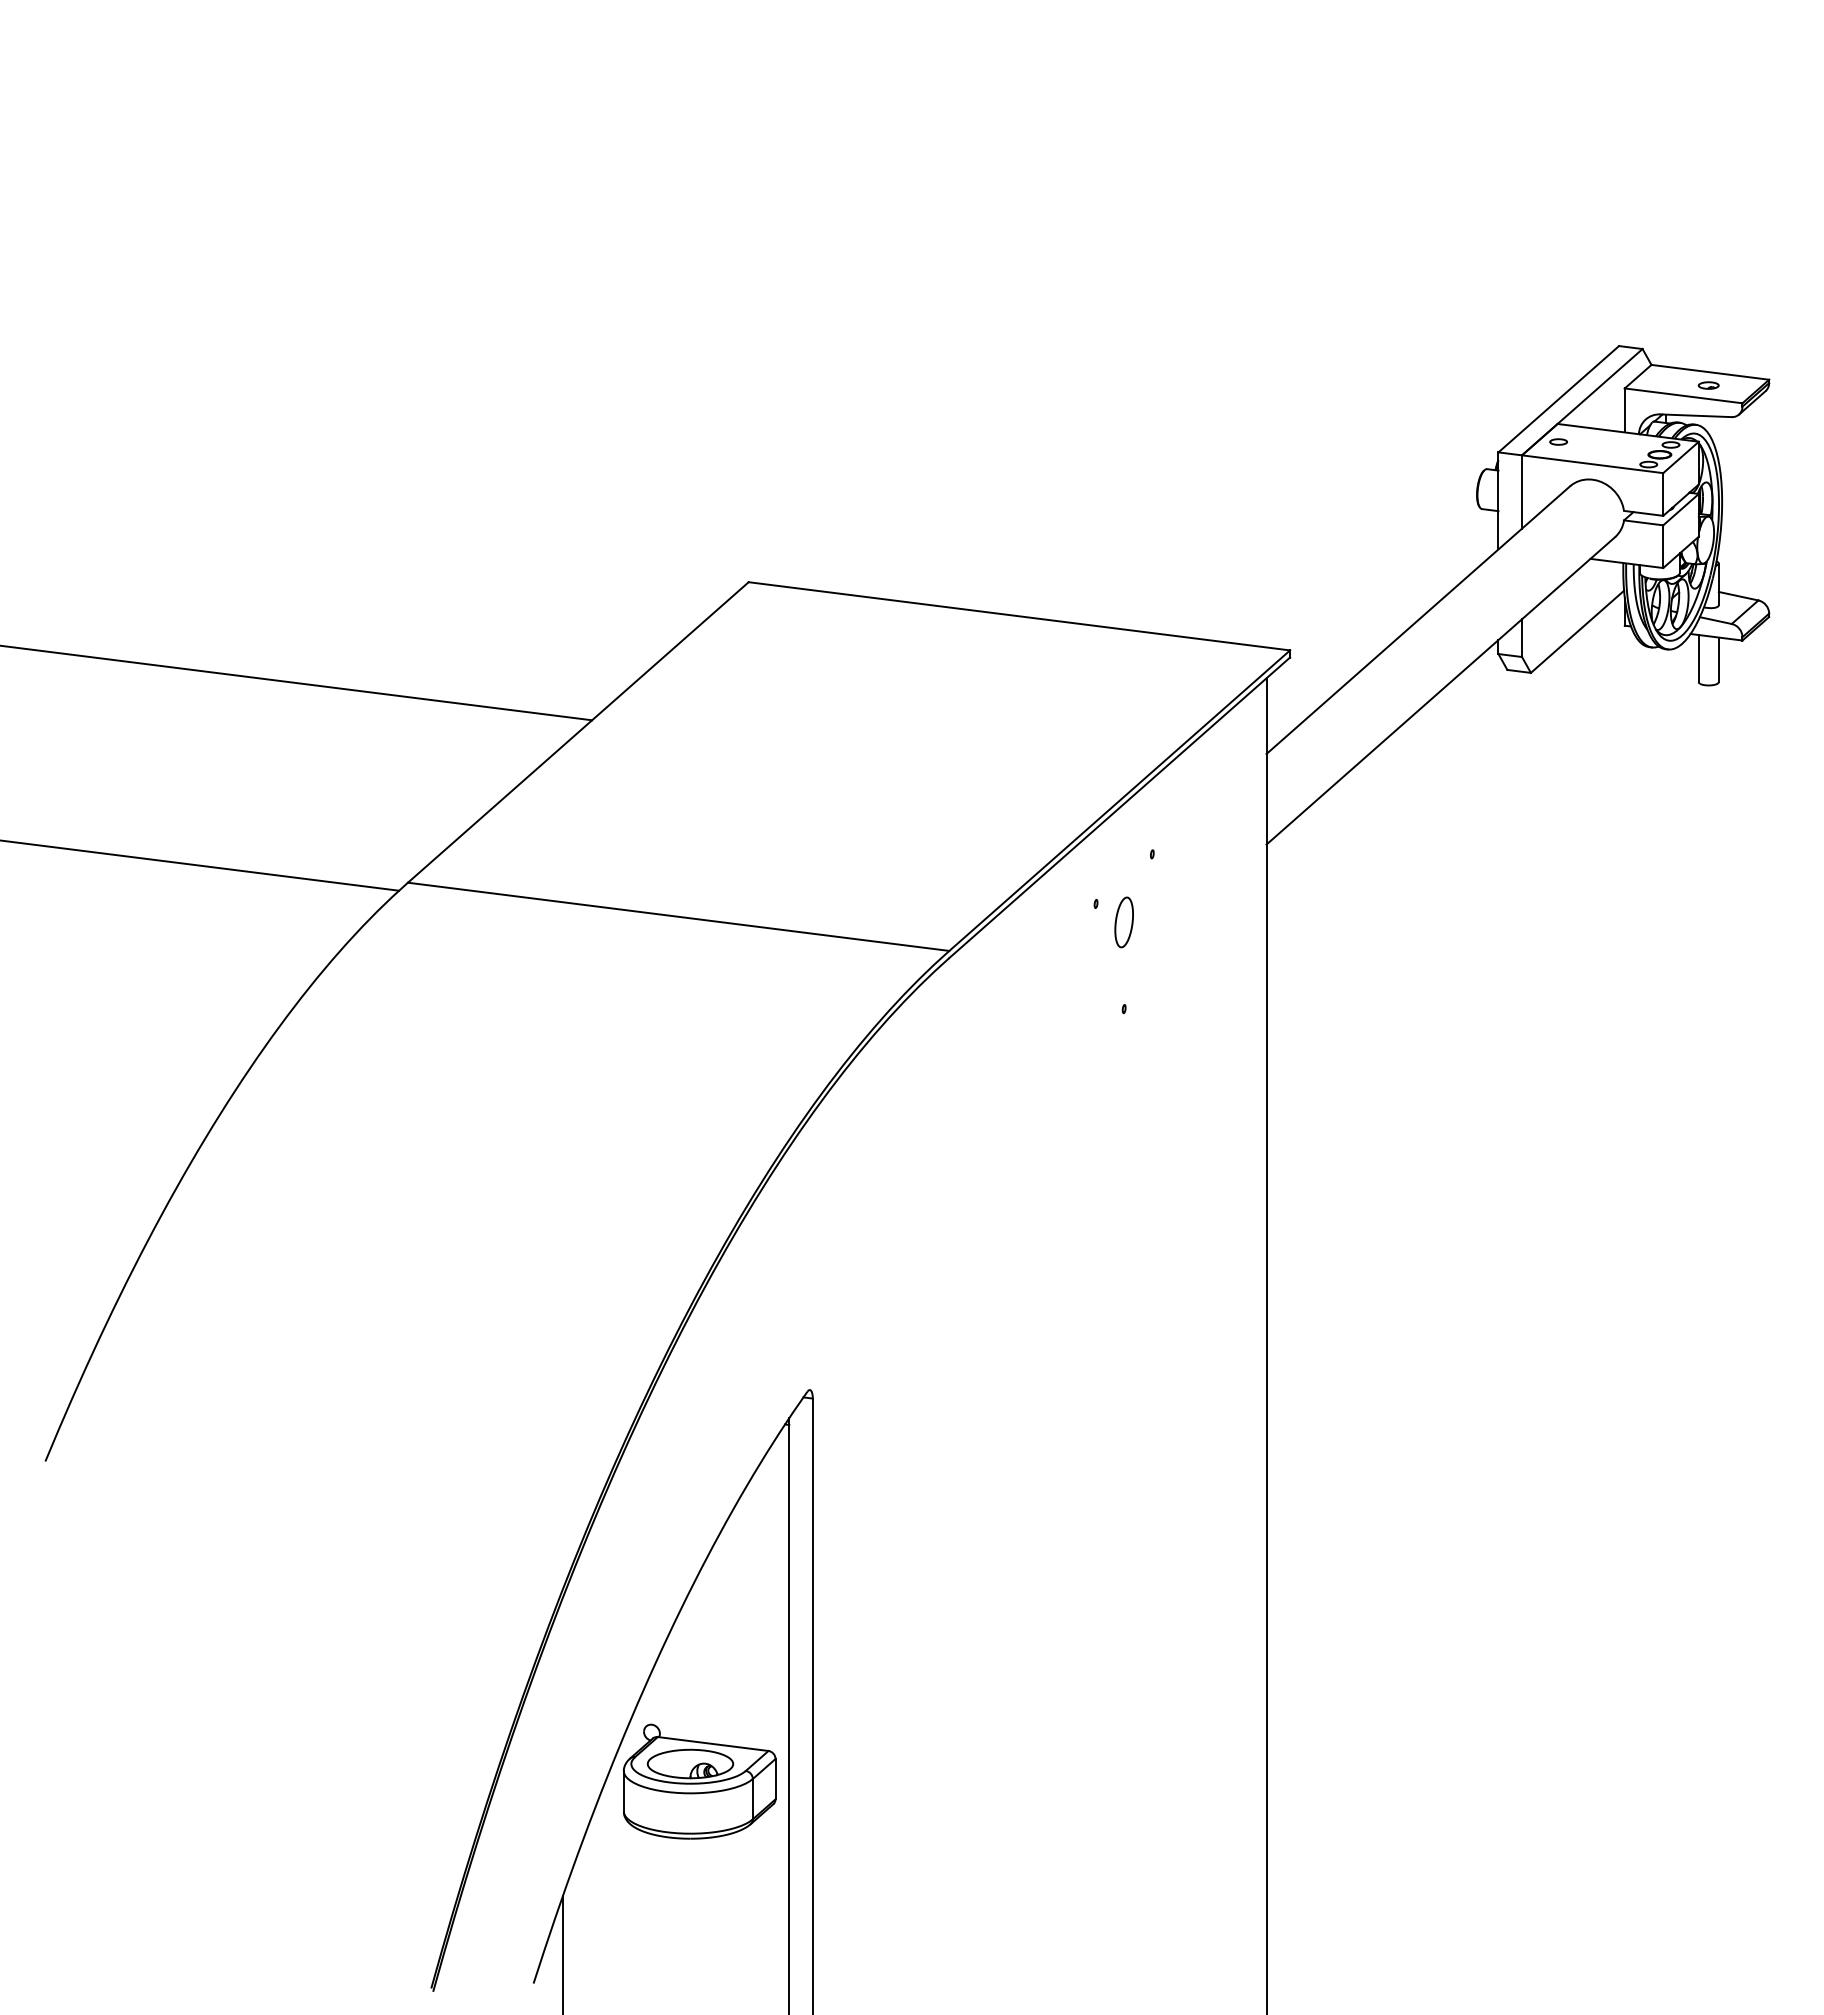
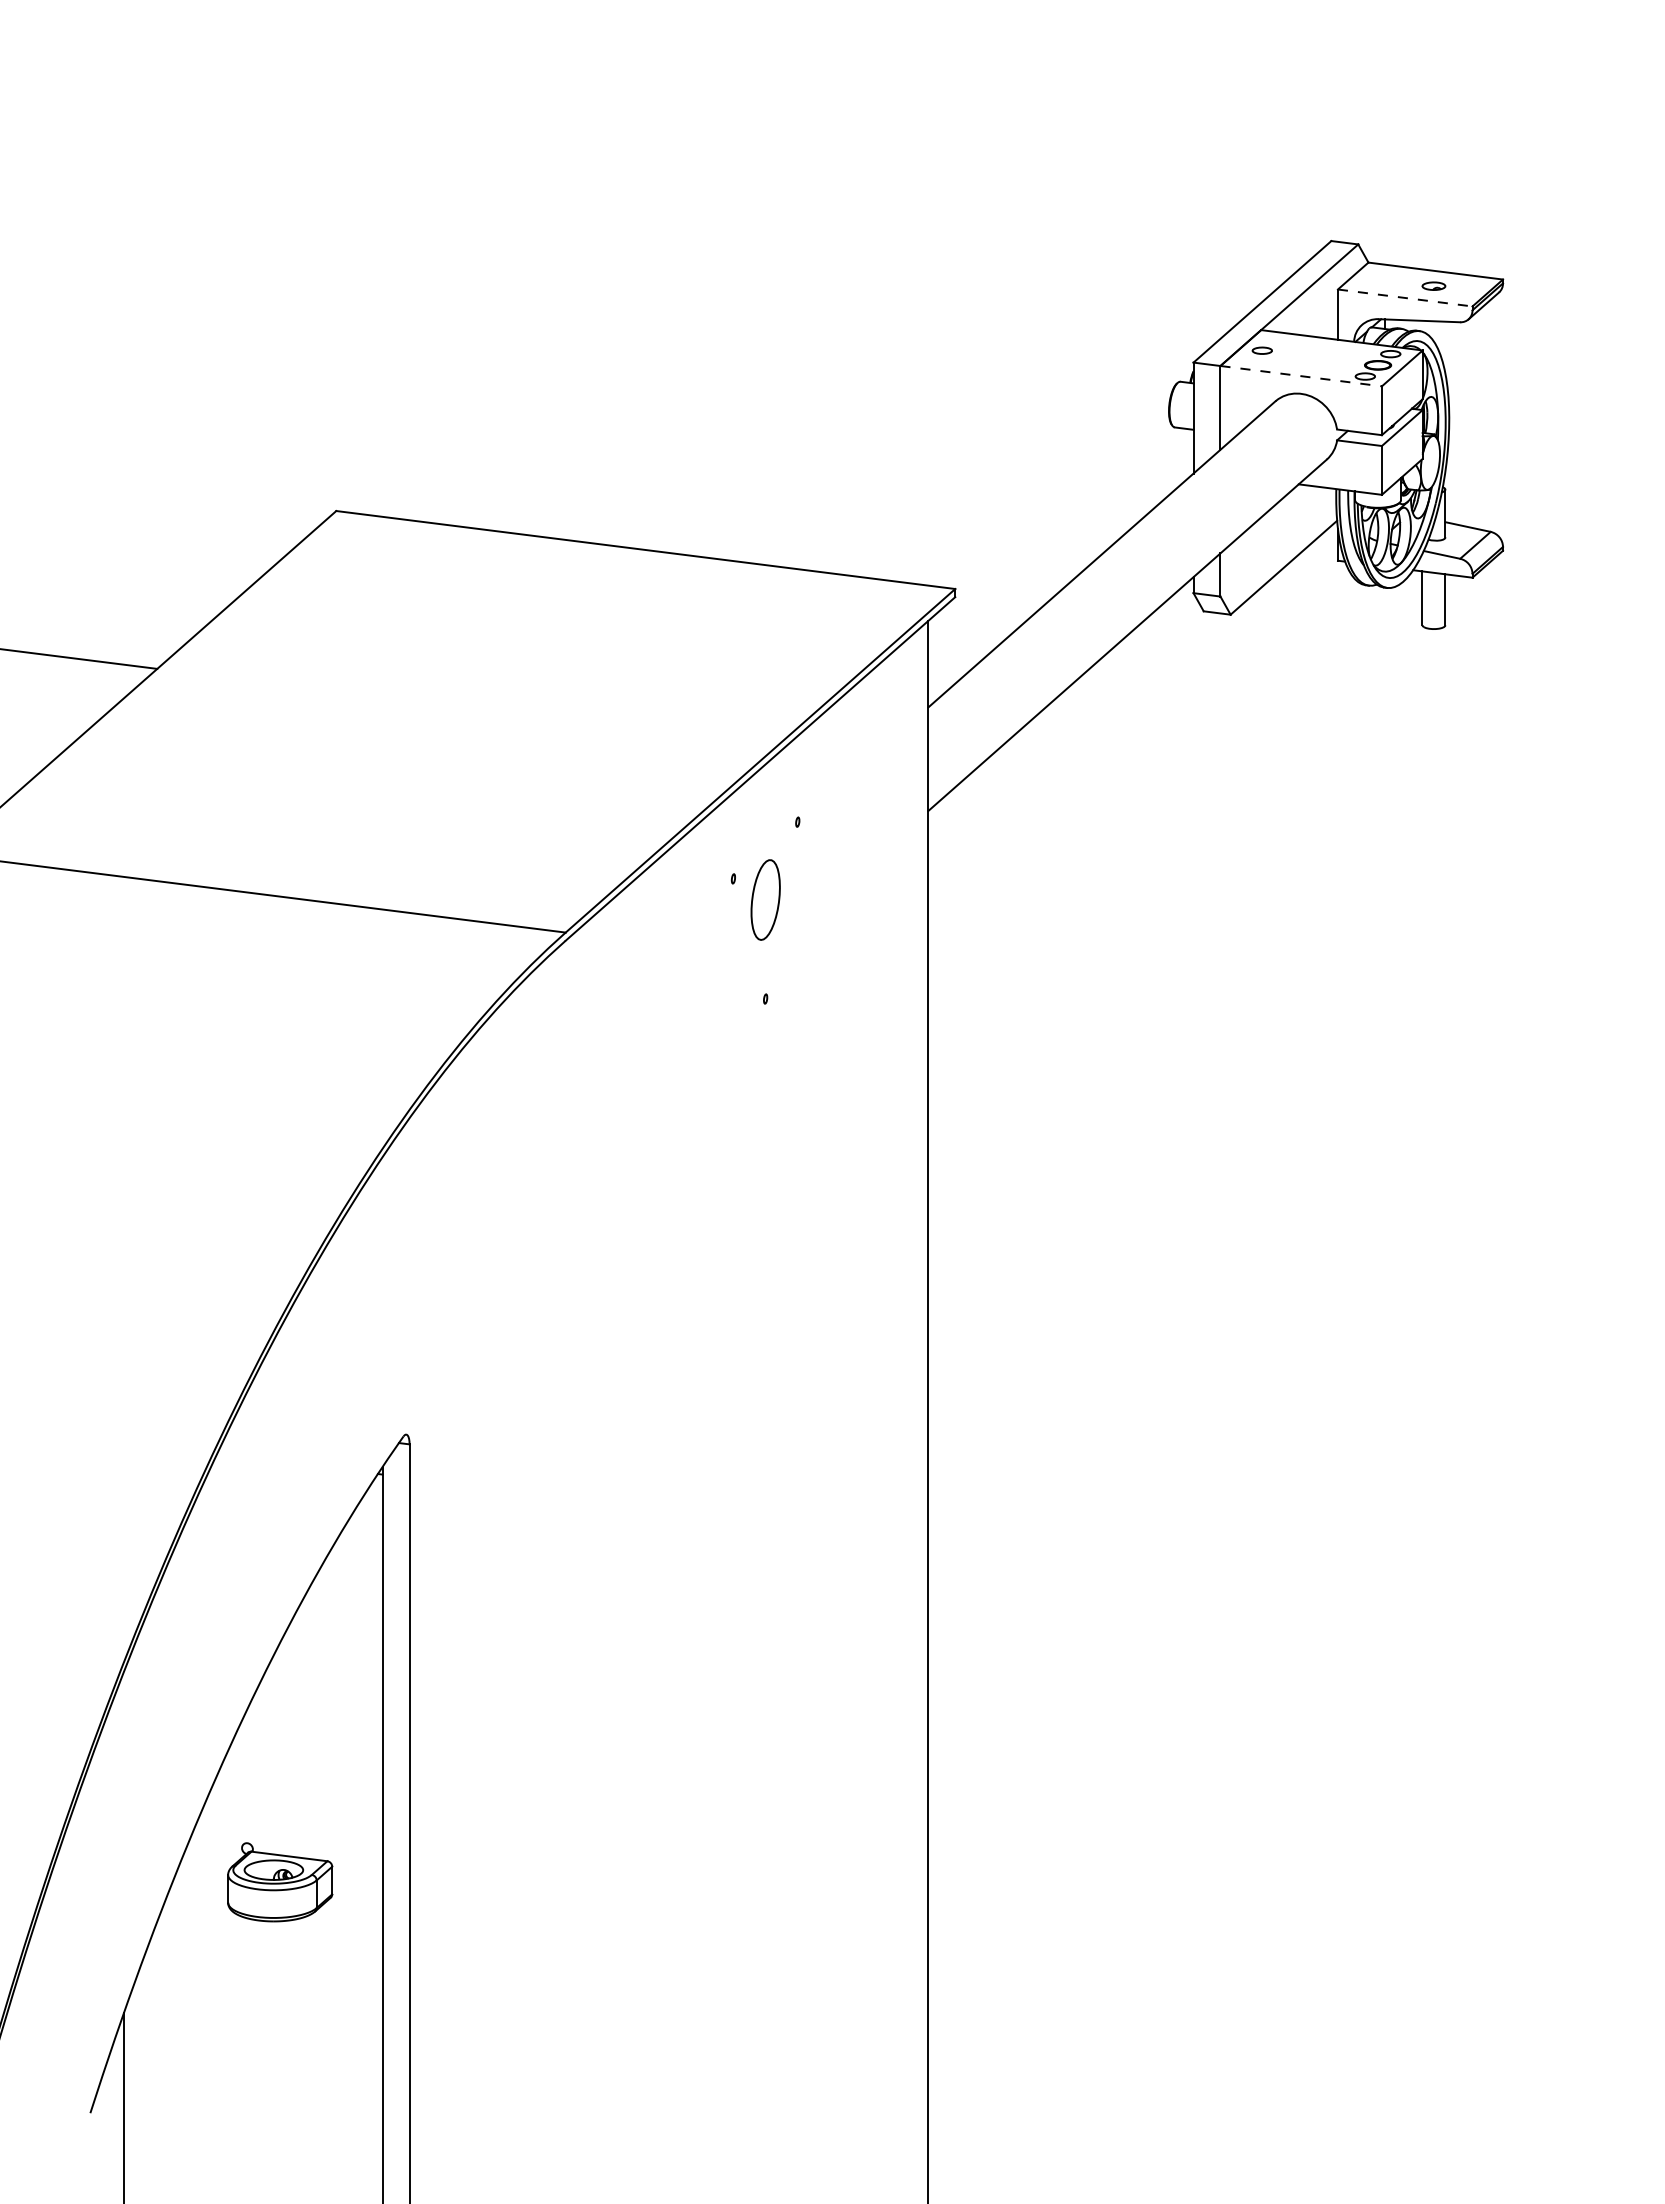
line: (1684, 395) -> (1406, 297), solid -> dashed
line: (1593, 464) -> (1302, 376), solid -> dashed
part: (1123, 922) -> (764, 900), size x1.4
part: (699, 1781) -> (280, 1882), size x0.6

